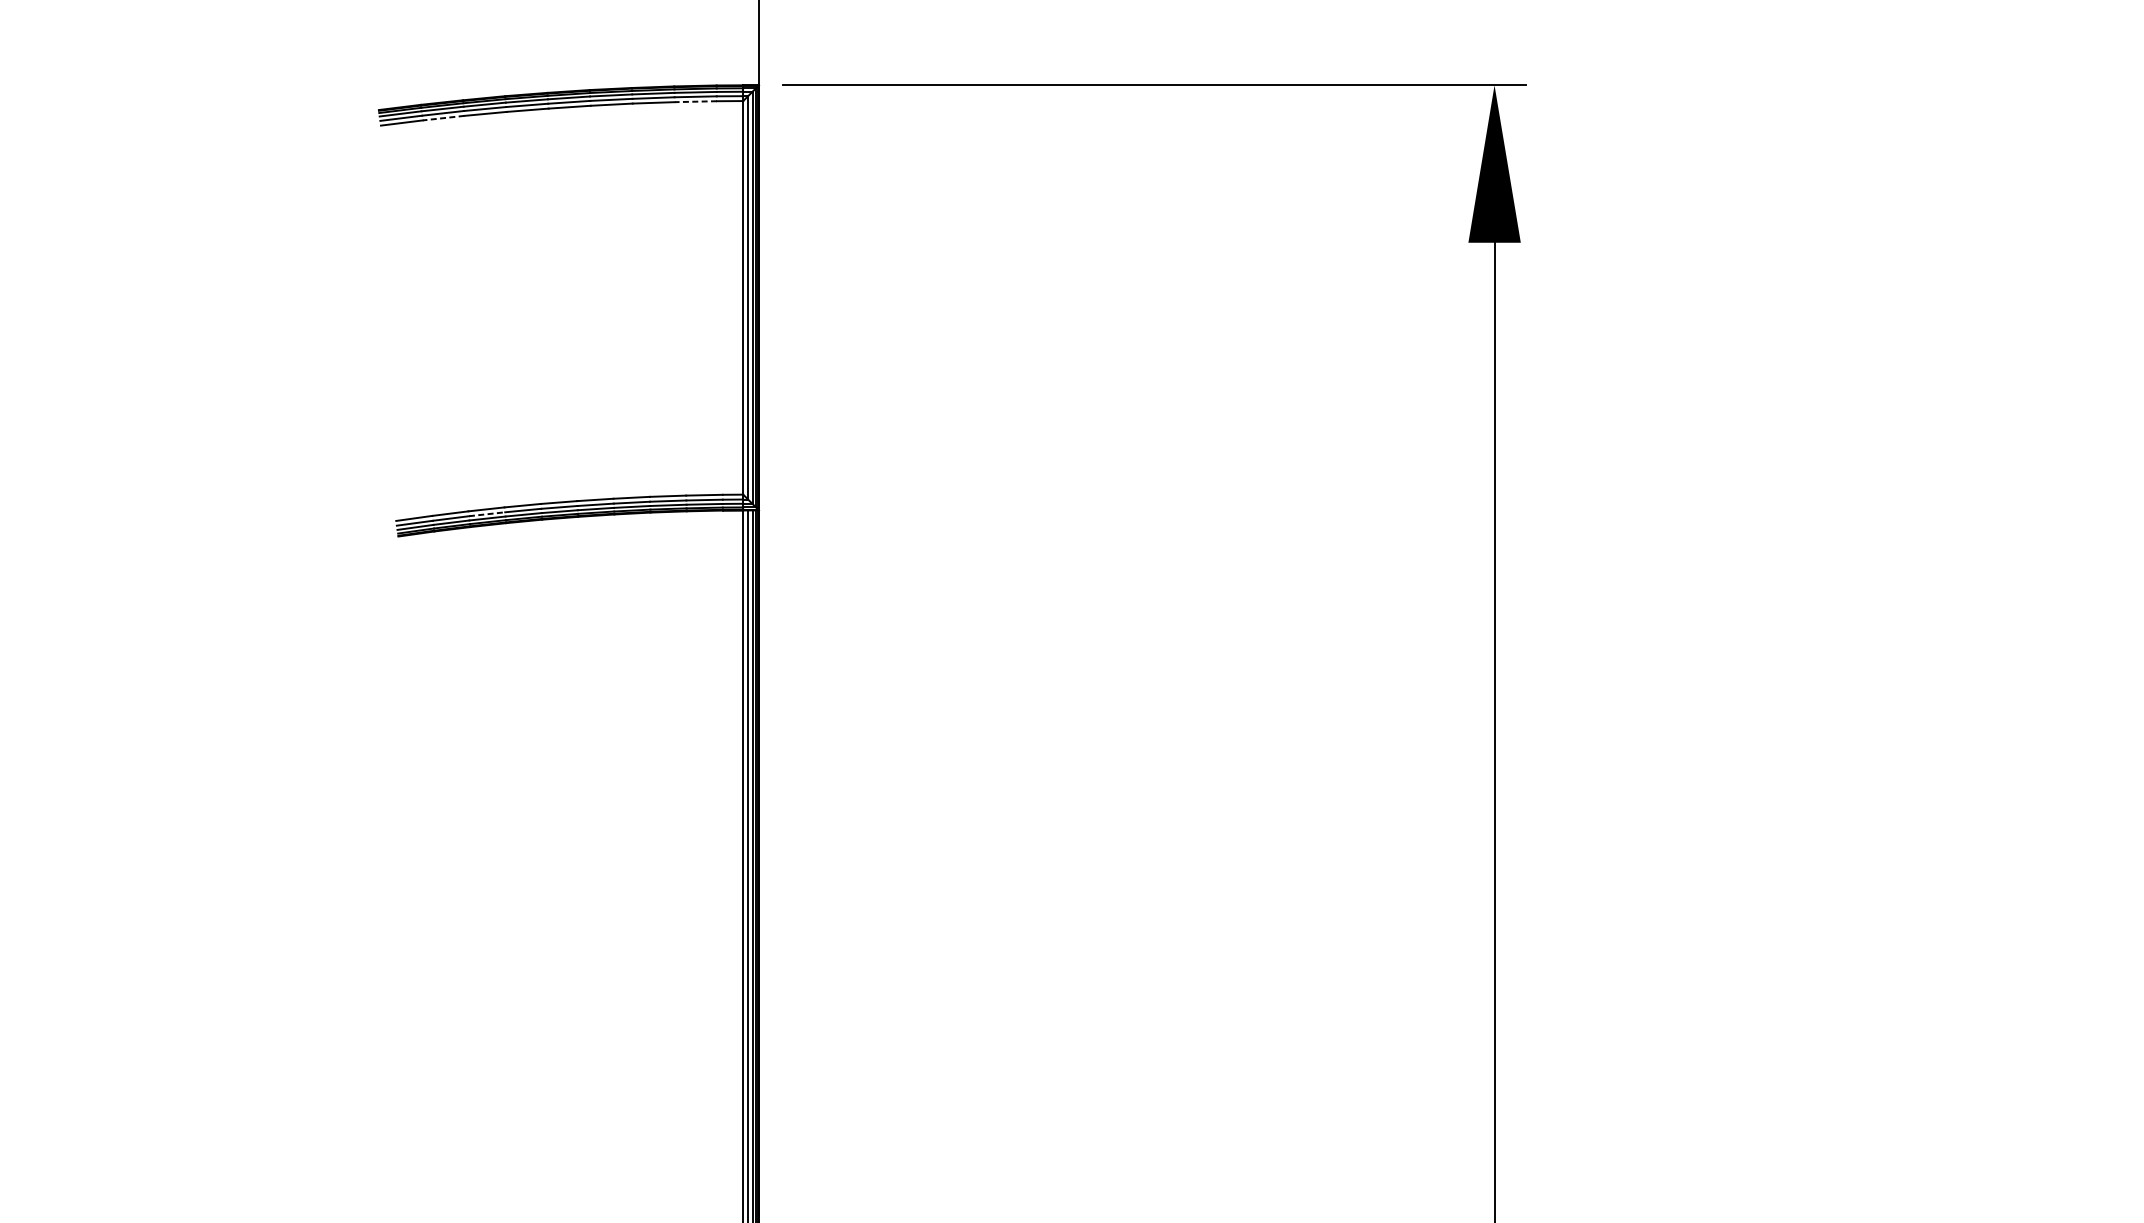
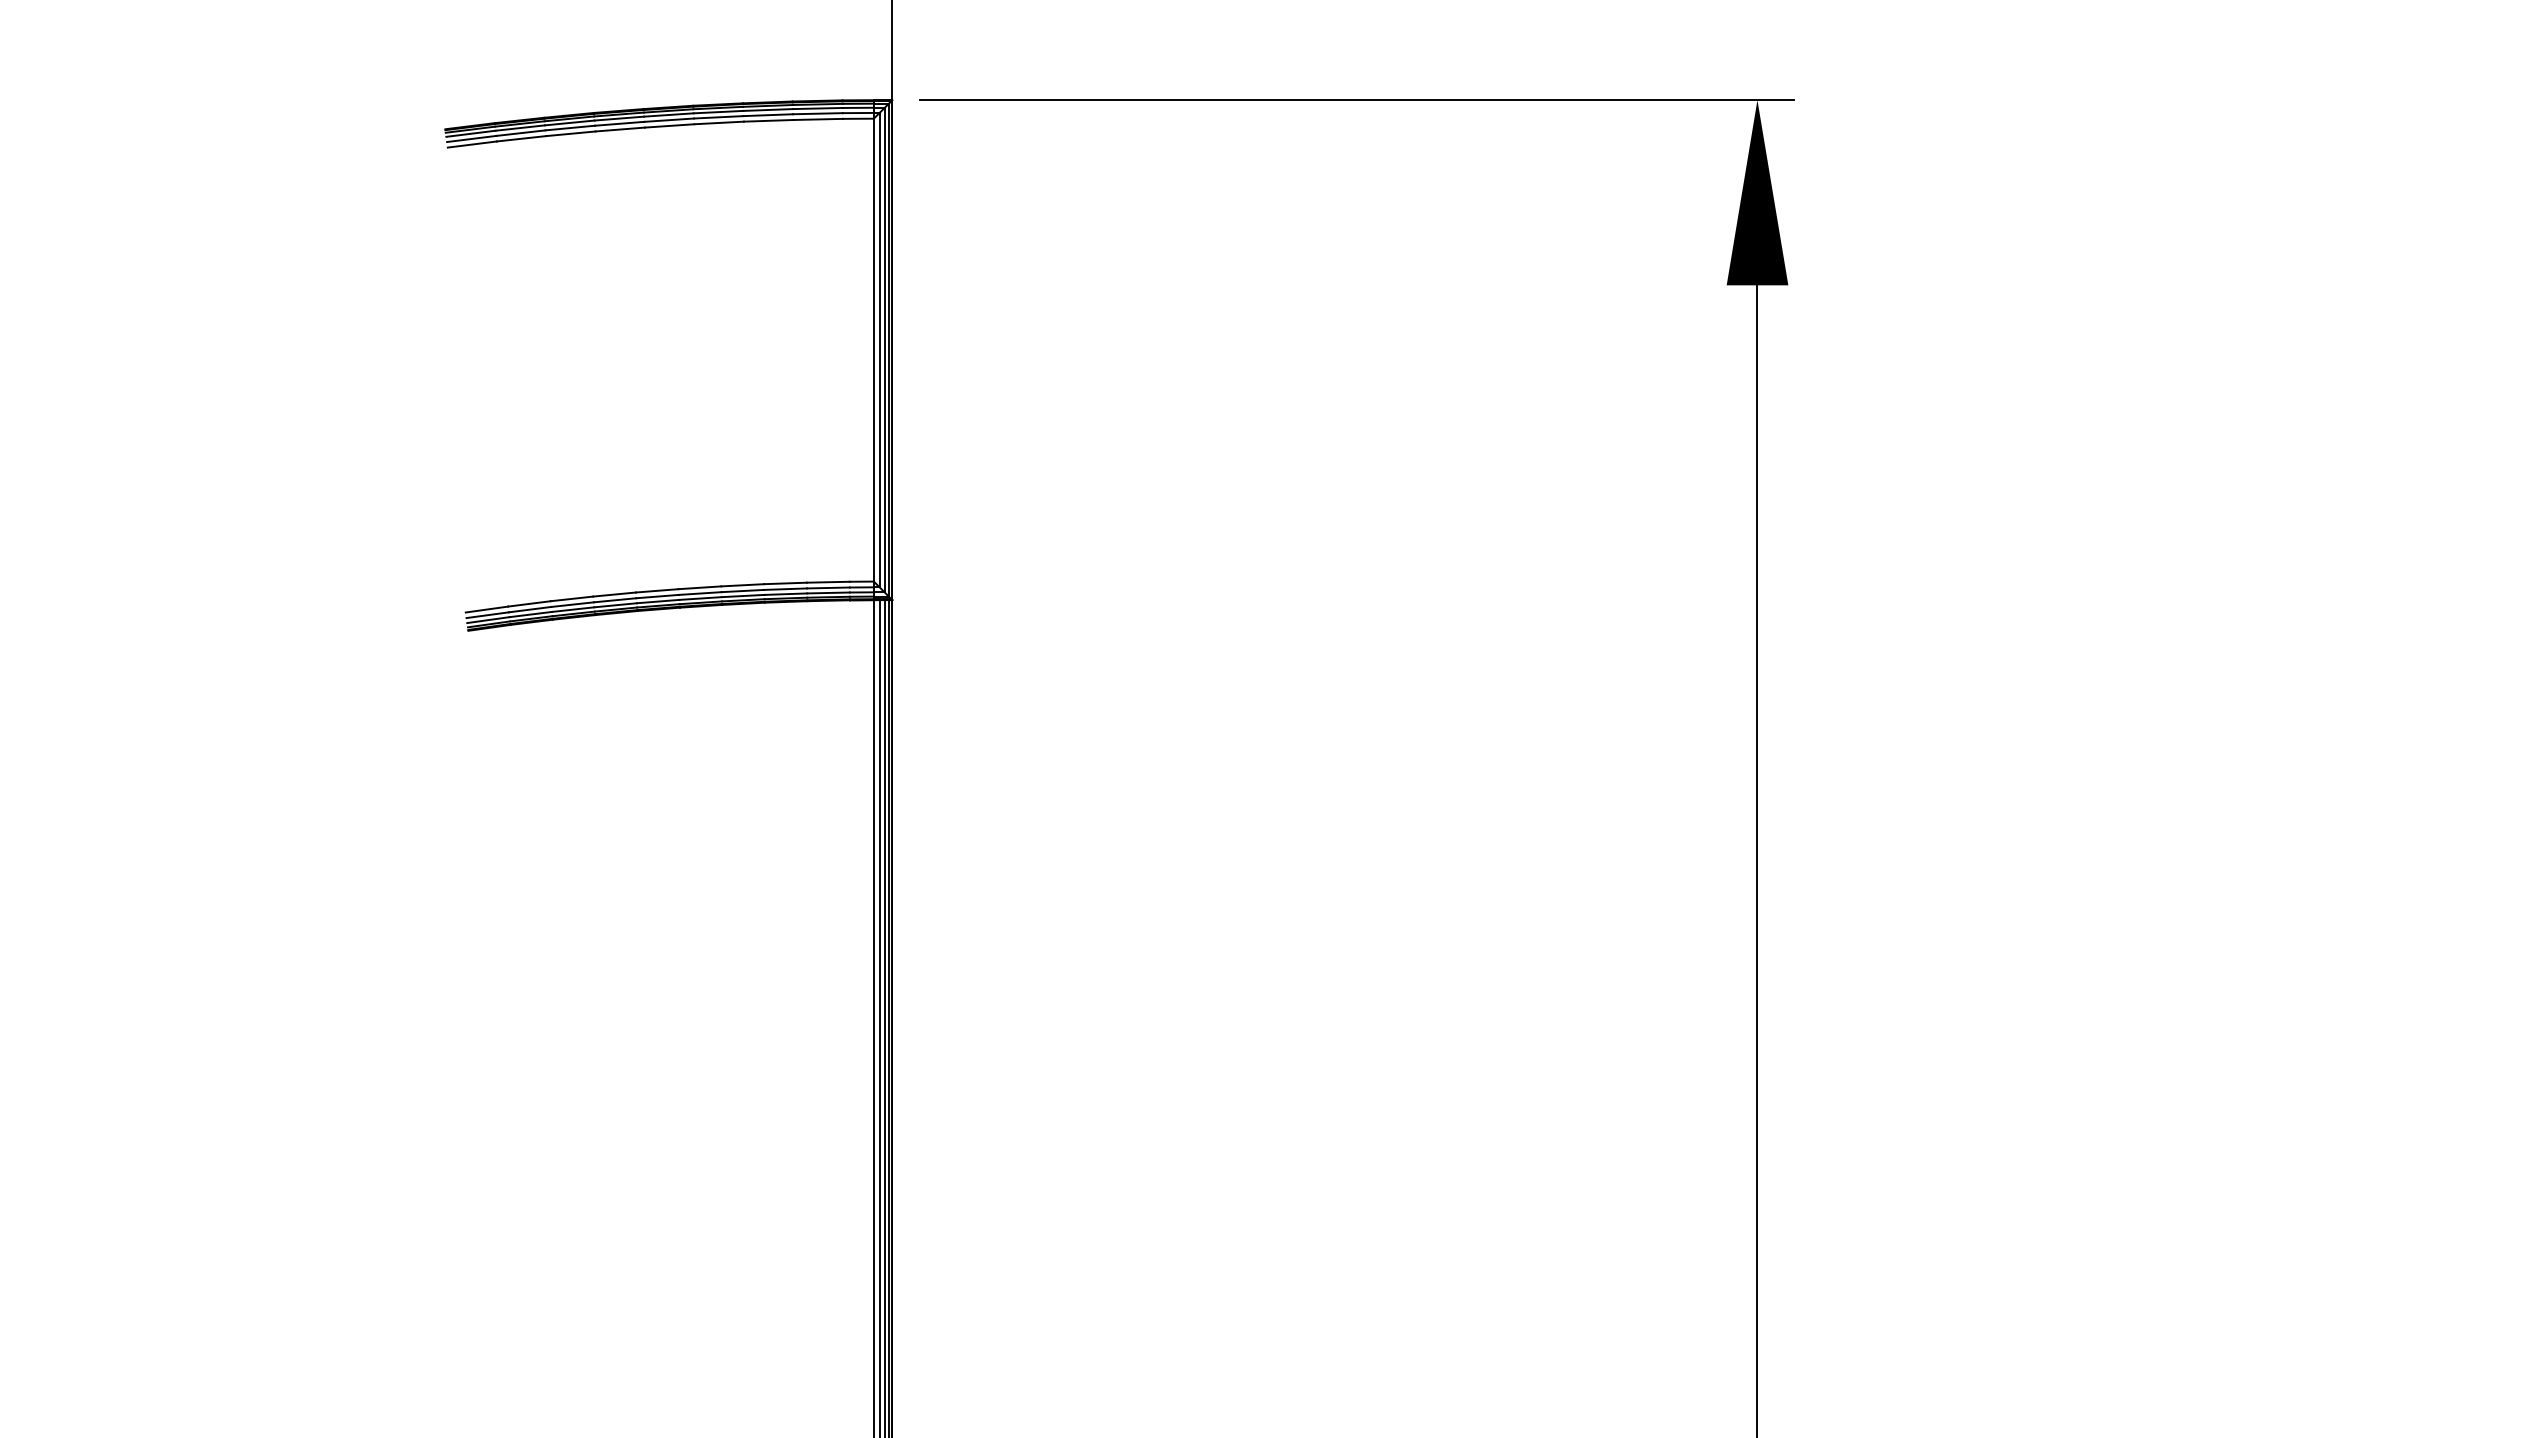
line: (696, 101) -> (818, 119), dashed -> solid
line: (443, 117) -> (521, 138), dashed -> solid
line: (487, 514) -> (573, 604), dashed -> solid

